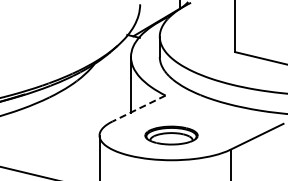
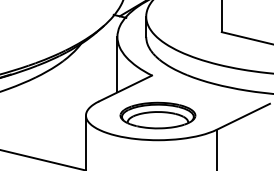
line: (139, 108) -> (125, 88), dashed -> solid
part: (171, 135) -> (157, 115), size x1.43

